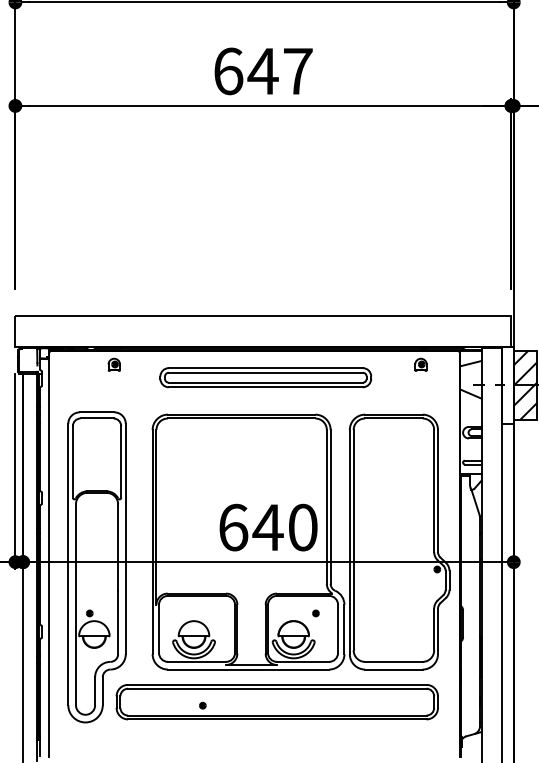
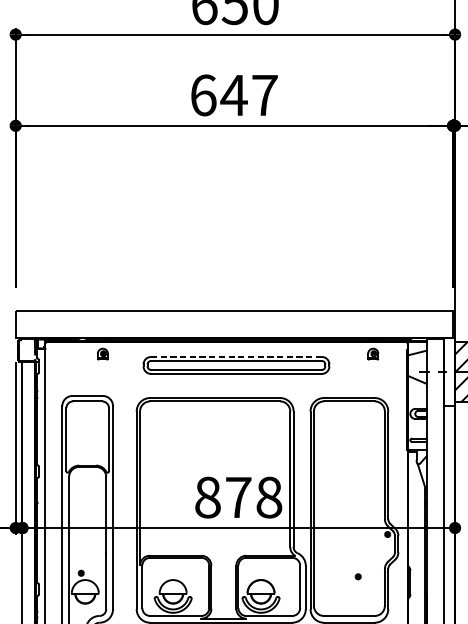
line: (265, 368) -> (236, 357), solid -> dashed
text: (268, 527) -> (238, 497), 640 -> 878
part: (315, 613) -> (357, 576), moved

